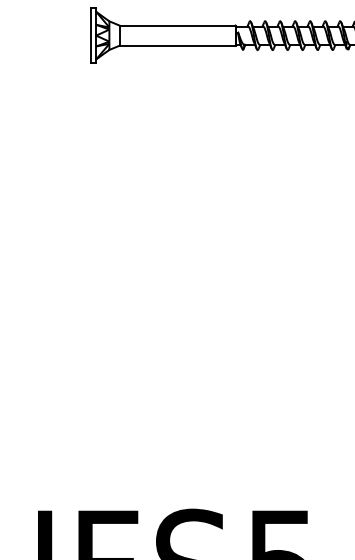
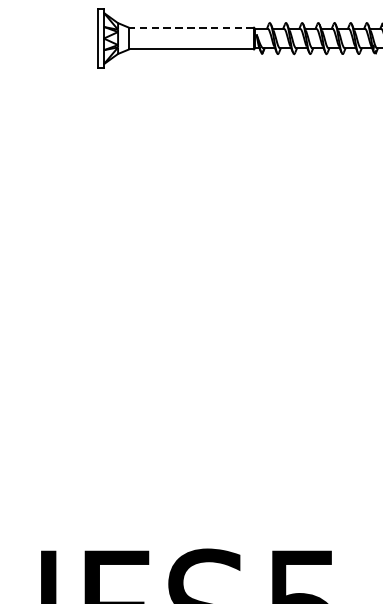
line: (177, 25) -> (191, 27), solid -> dashed

